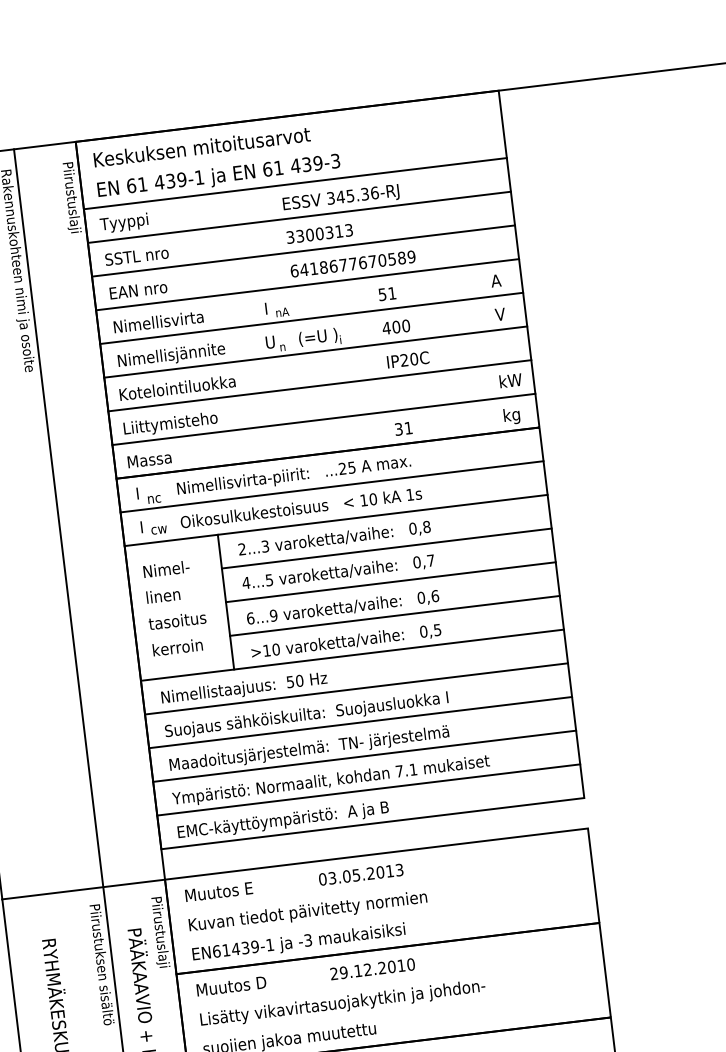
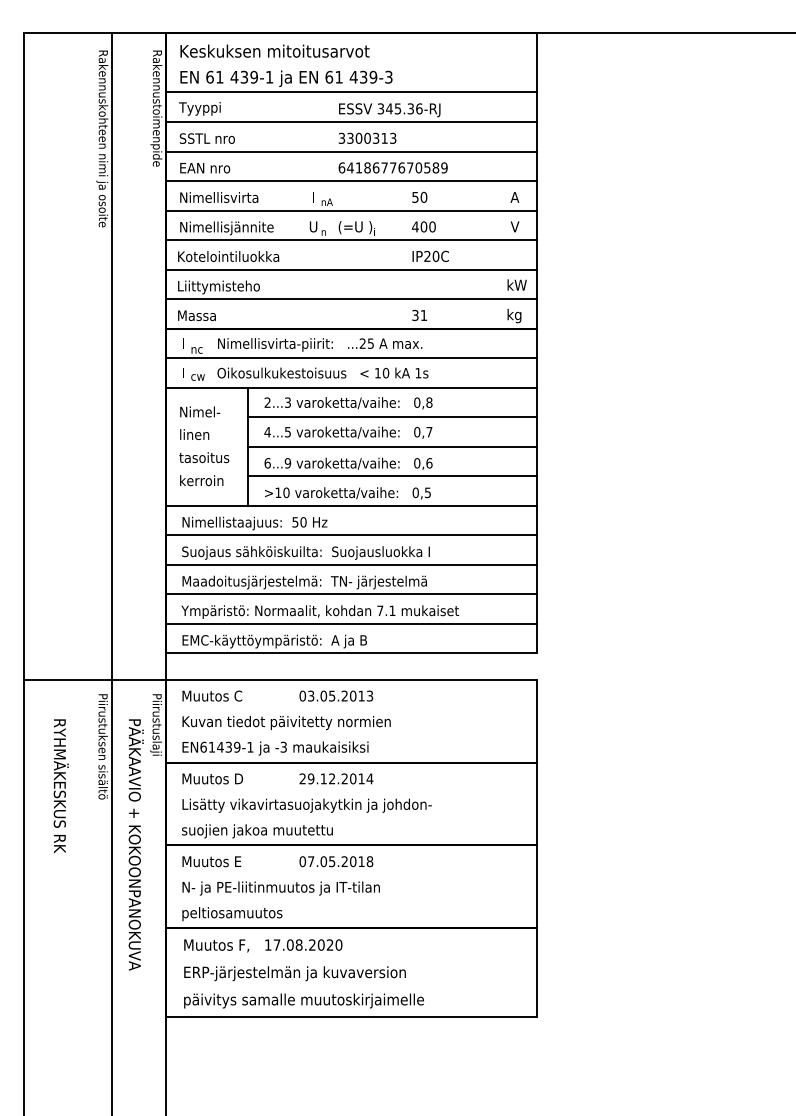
text: (74, 230) -> (156, 109), Piirustuslaji -> Rakennustoimenpide
text: (391, 292) -> (423, 196), 51 -> 50
text: (249, 887) -> (238, 695), Muutos E -> Muutos C
text: (410, 964) -> (369, 778), 29.12.2010 -> 29.12.2014

